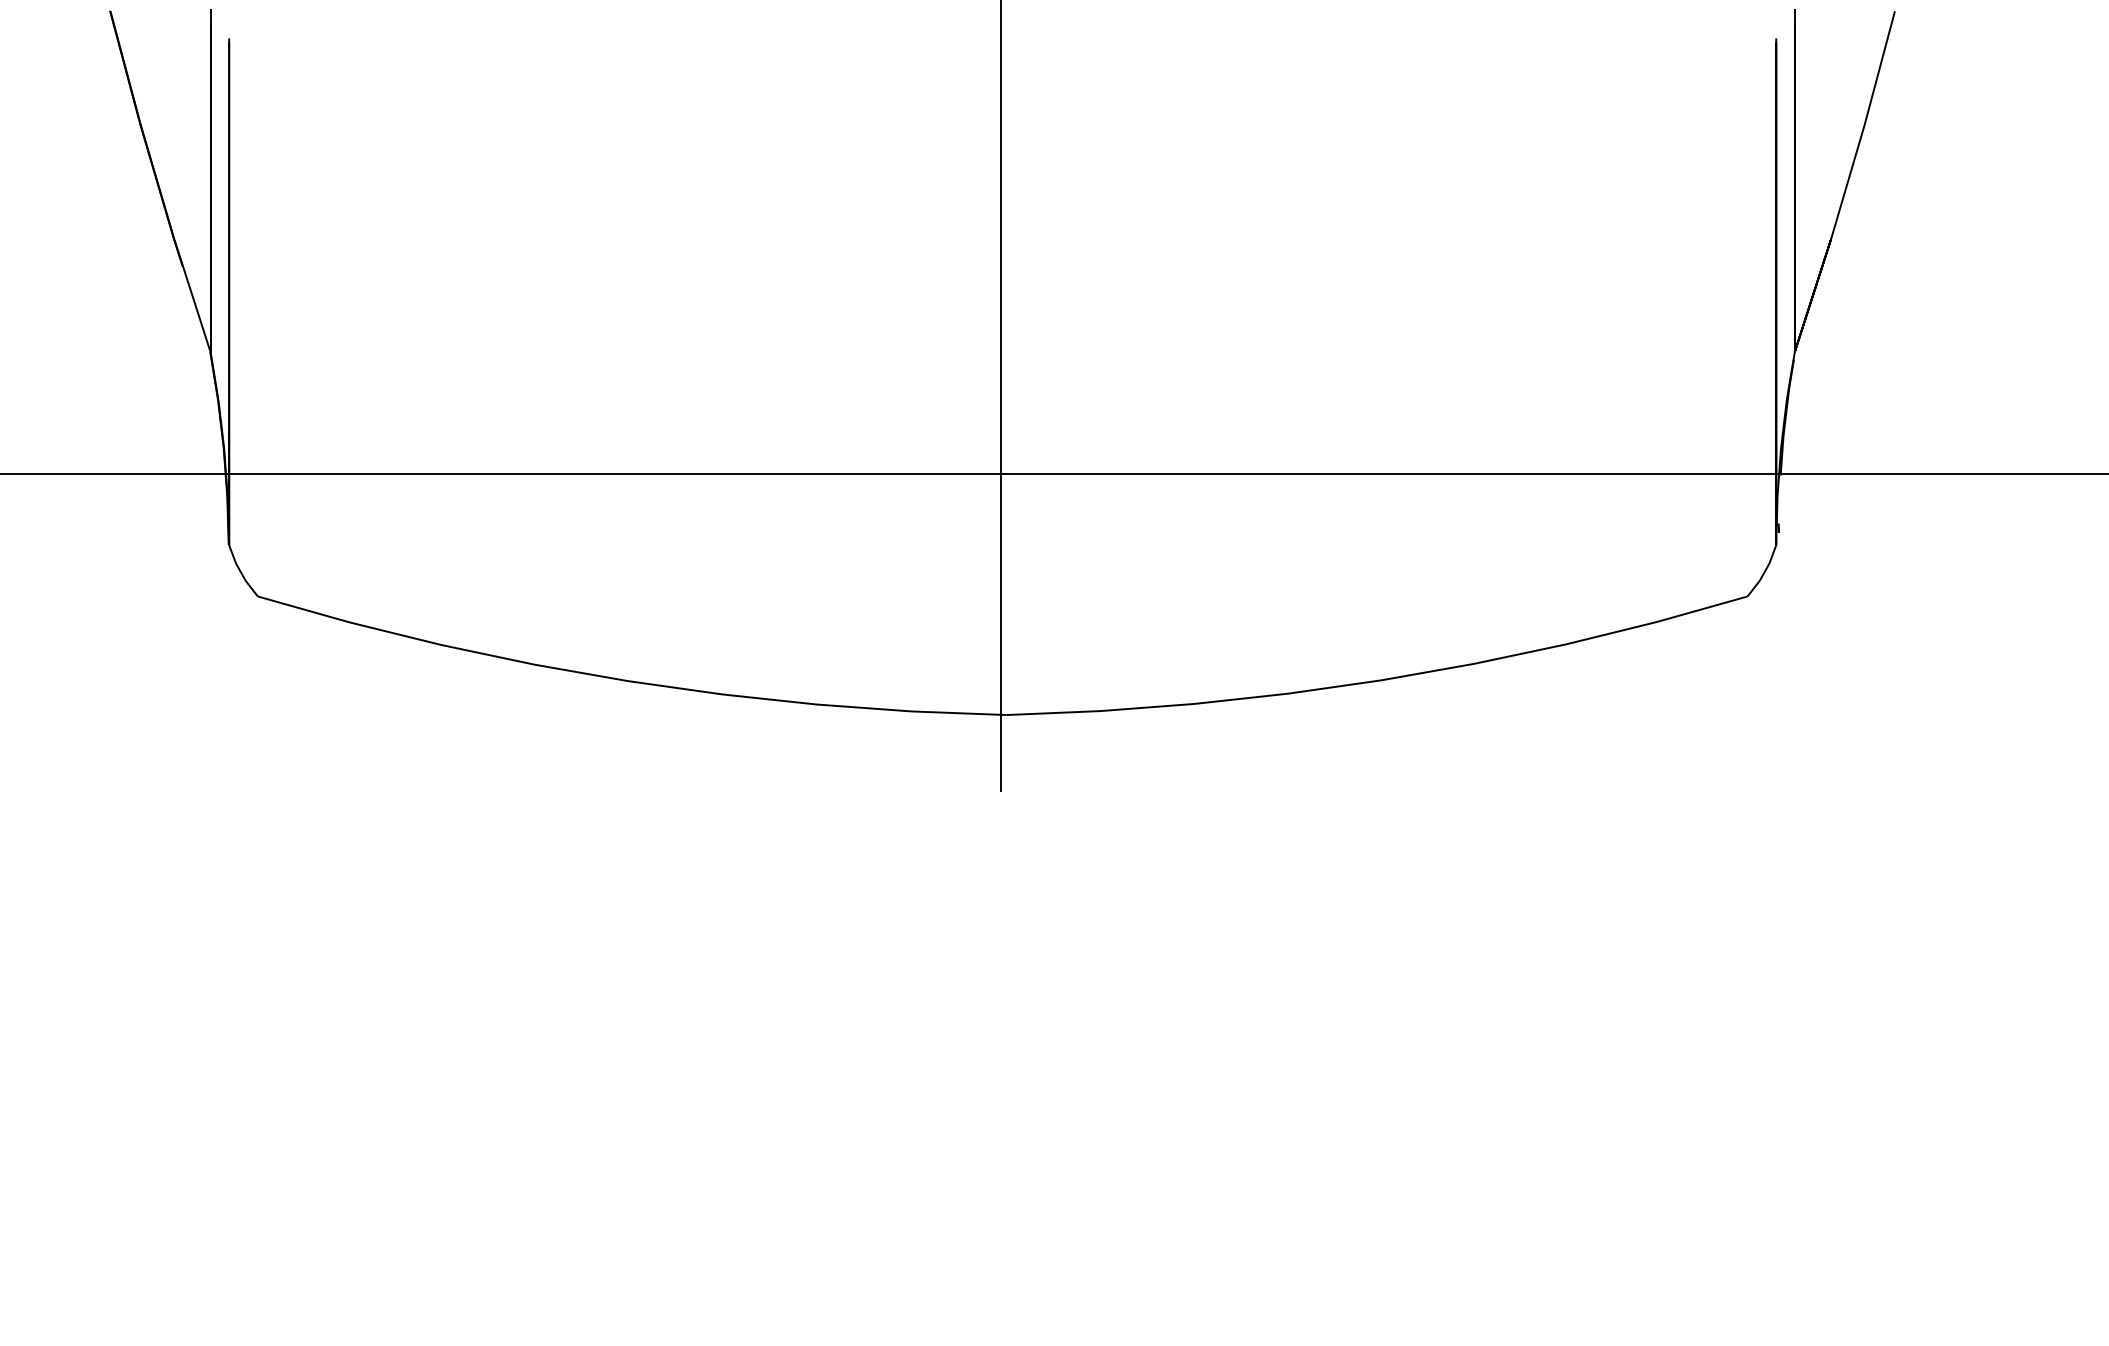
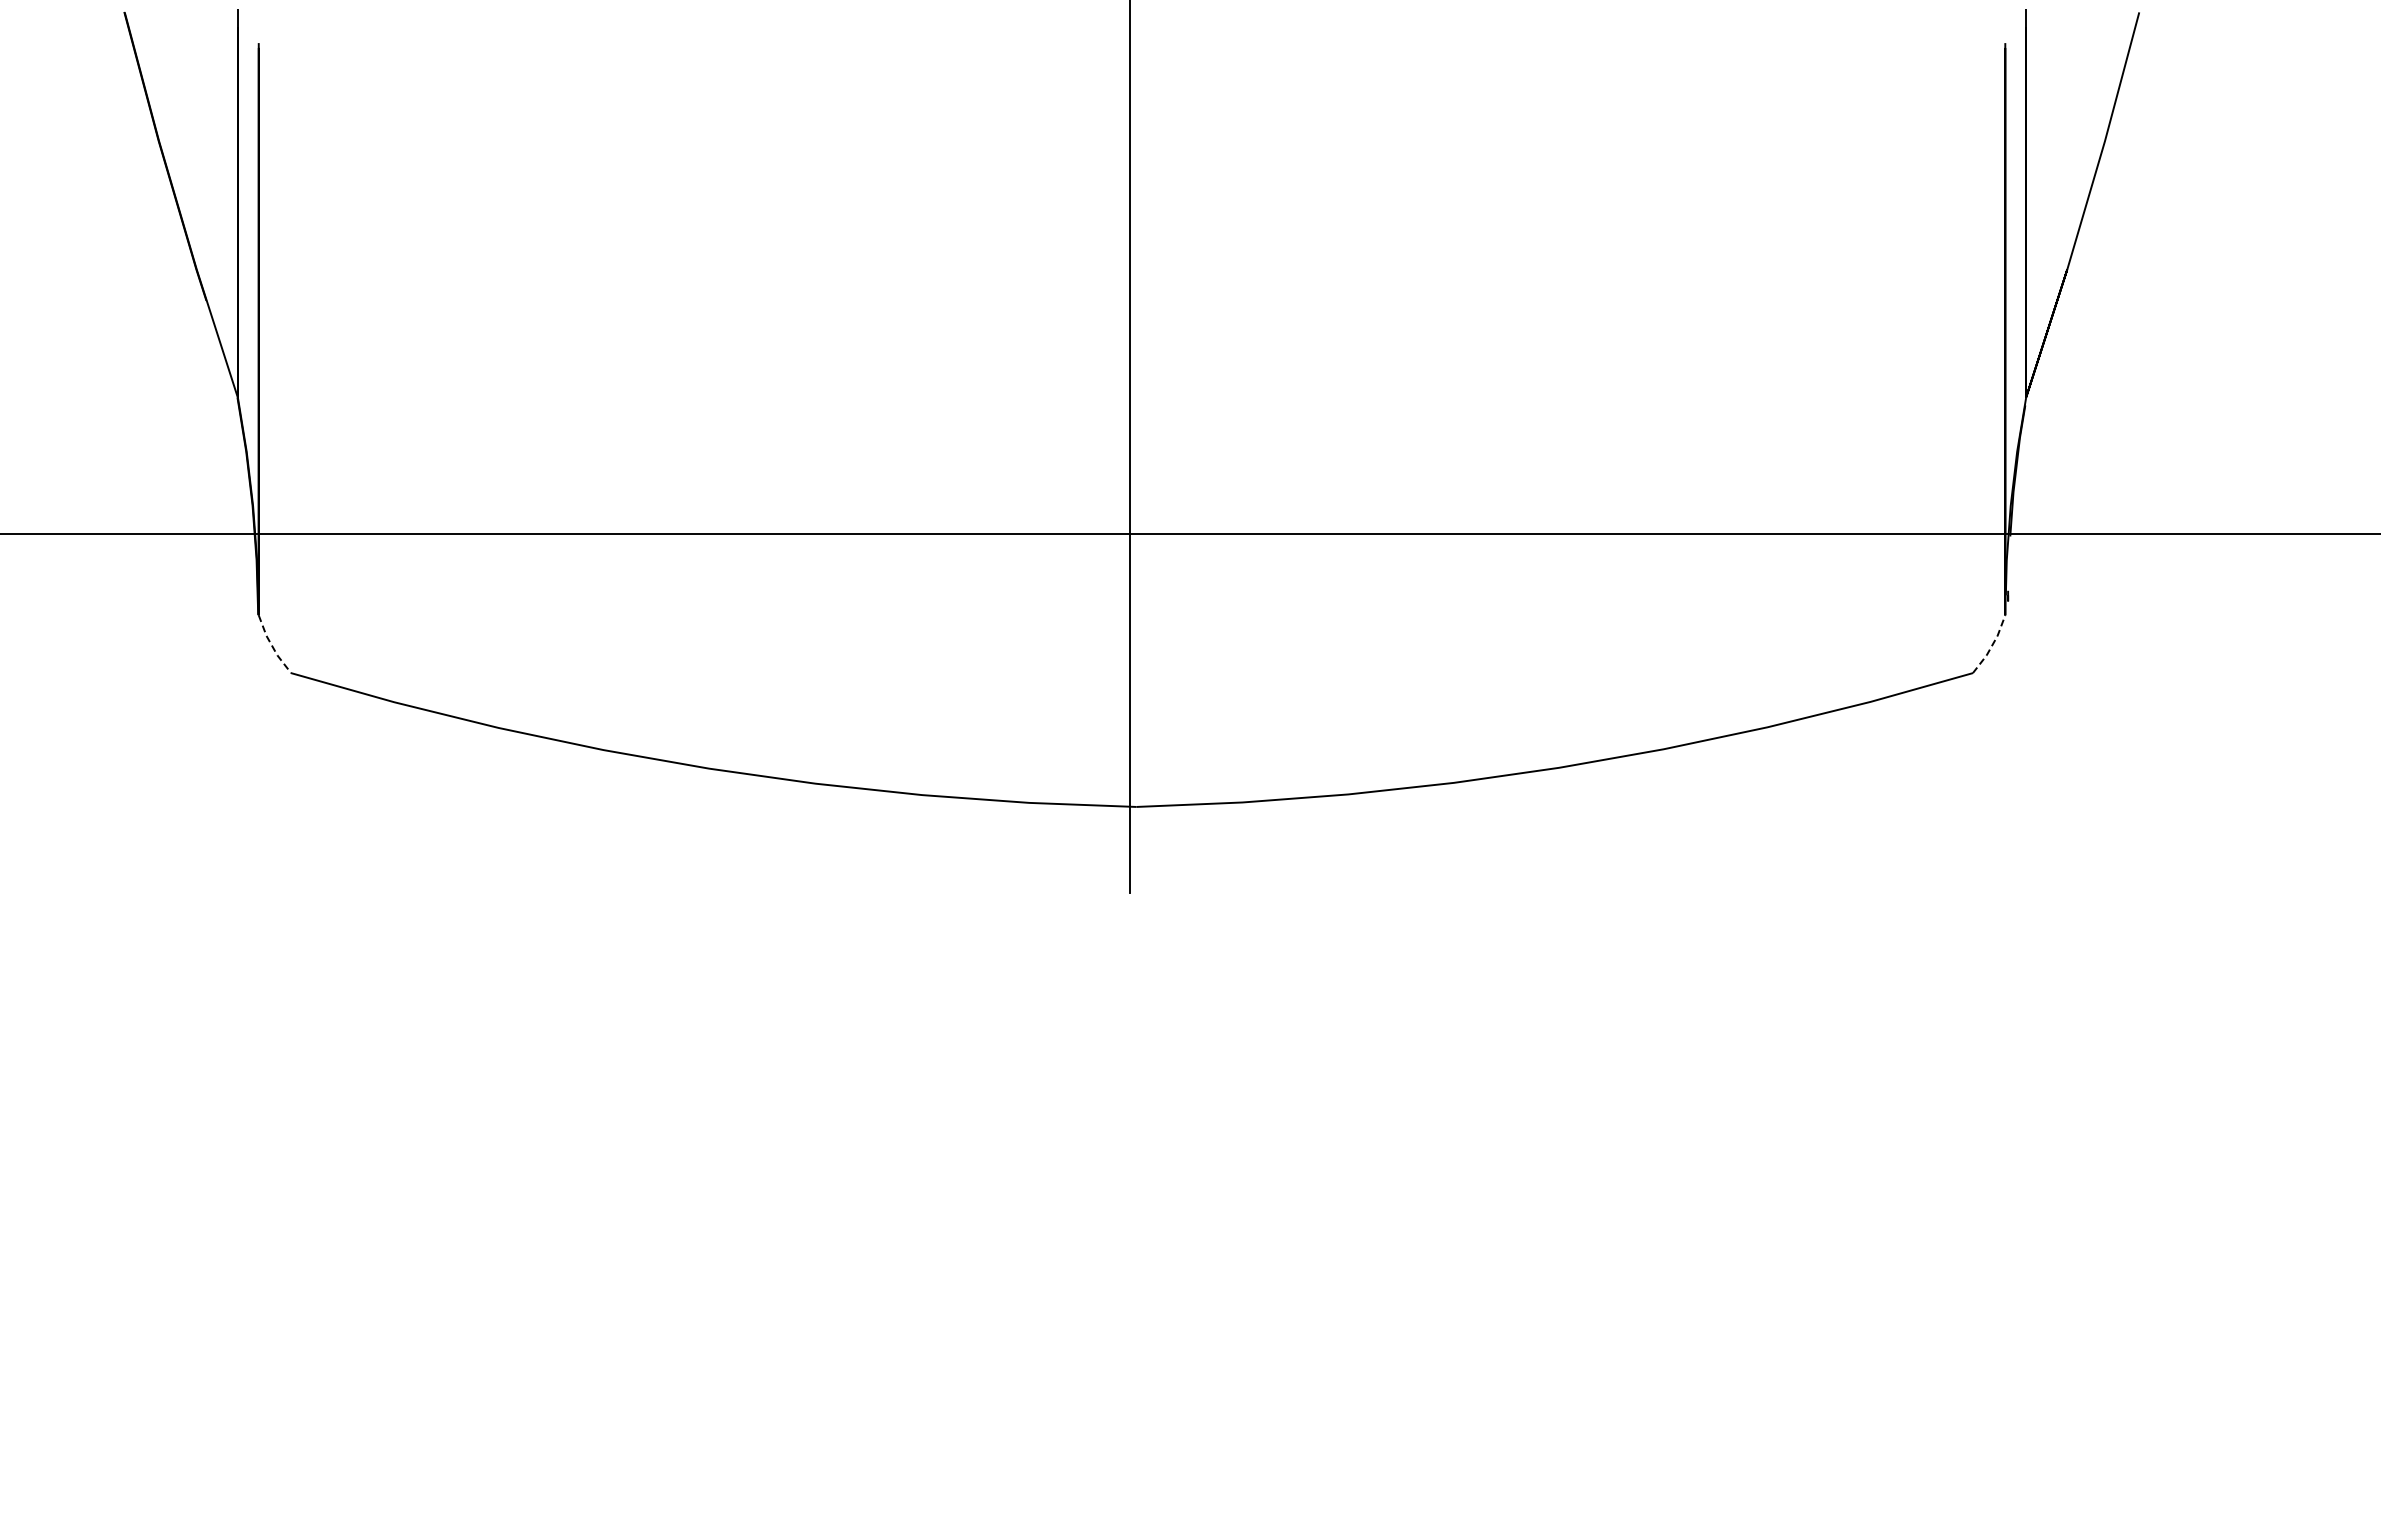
line: (241, 572) -> (272, 646), solid -> dashed
line: (1764, 572) -> (1992, 645), solid -> dashed

